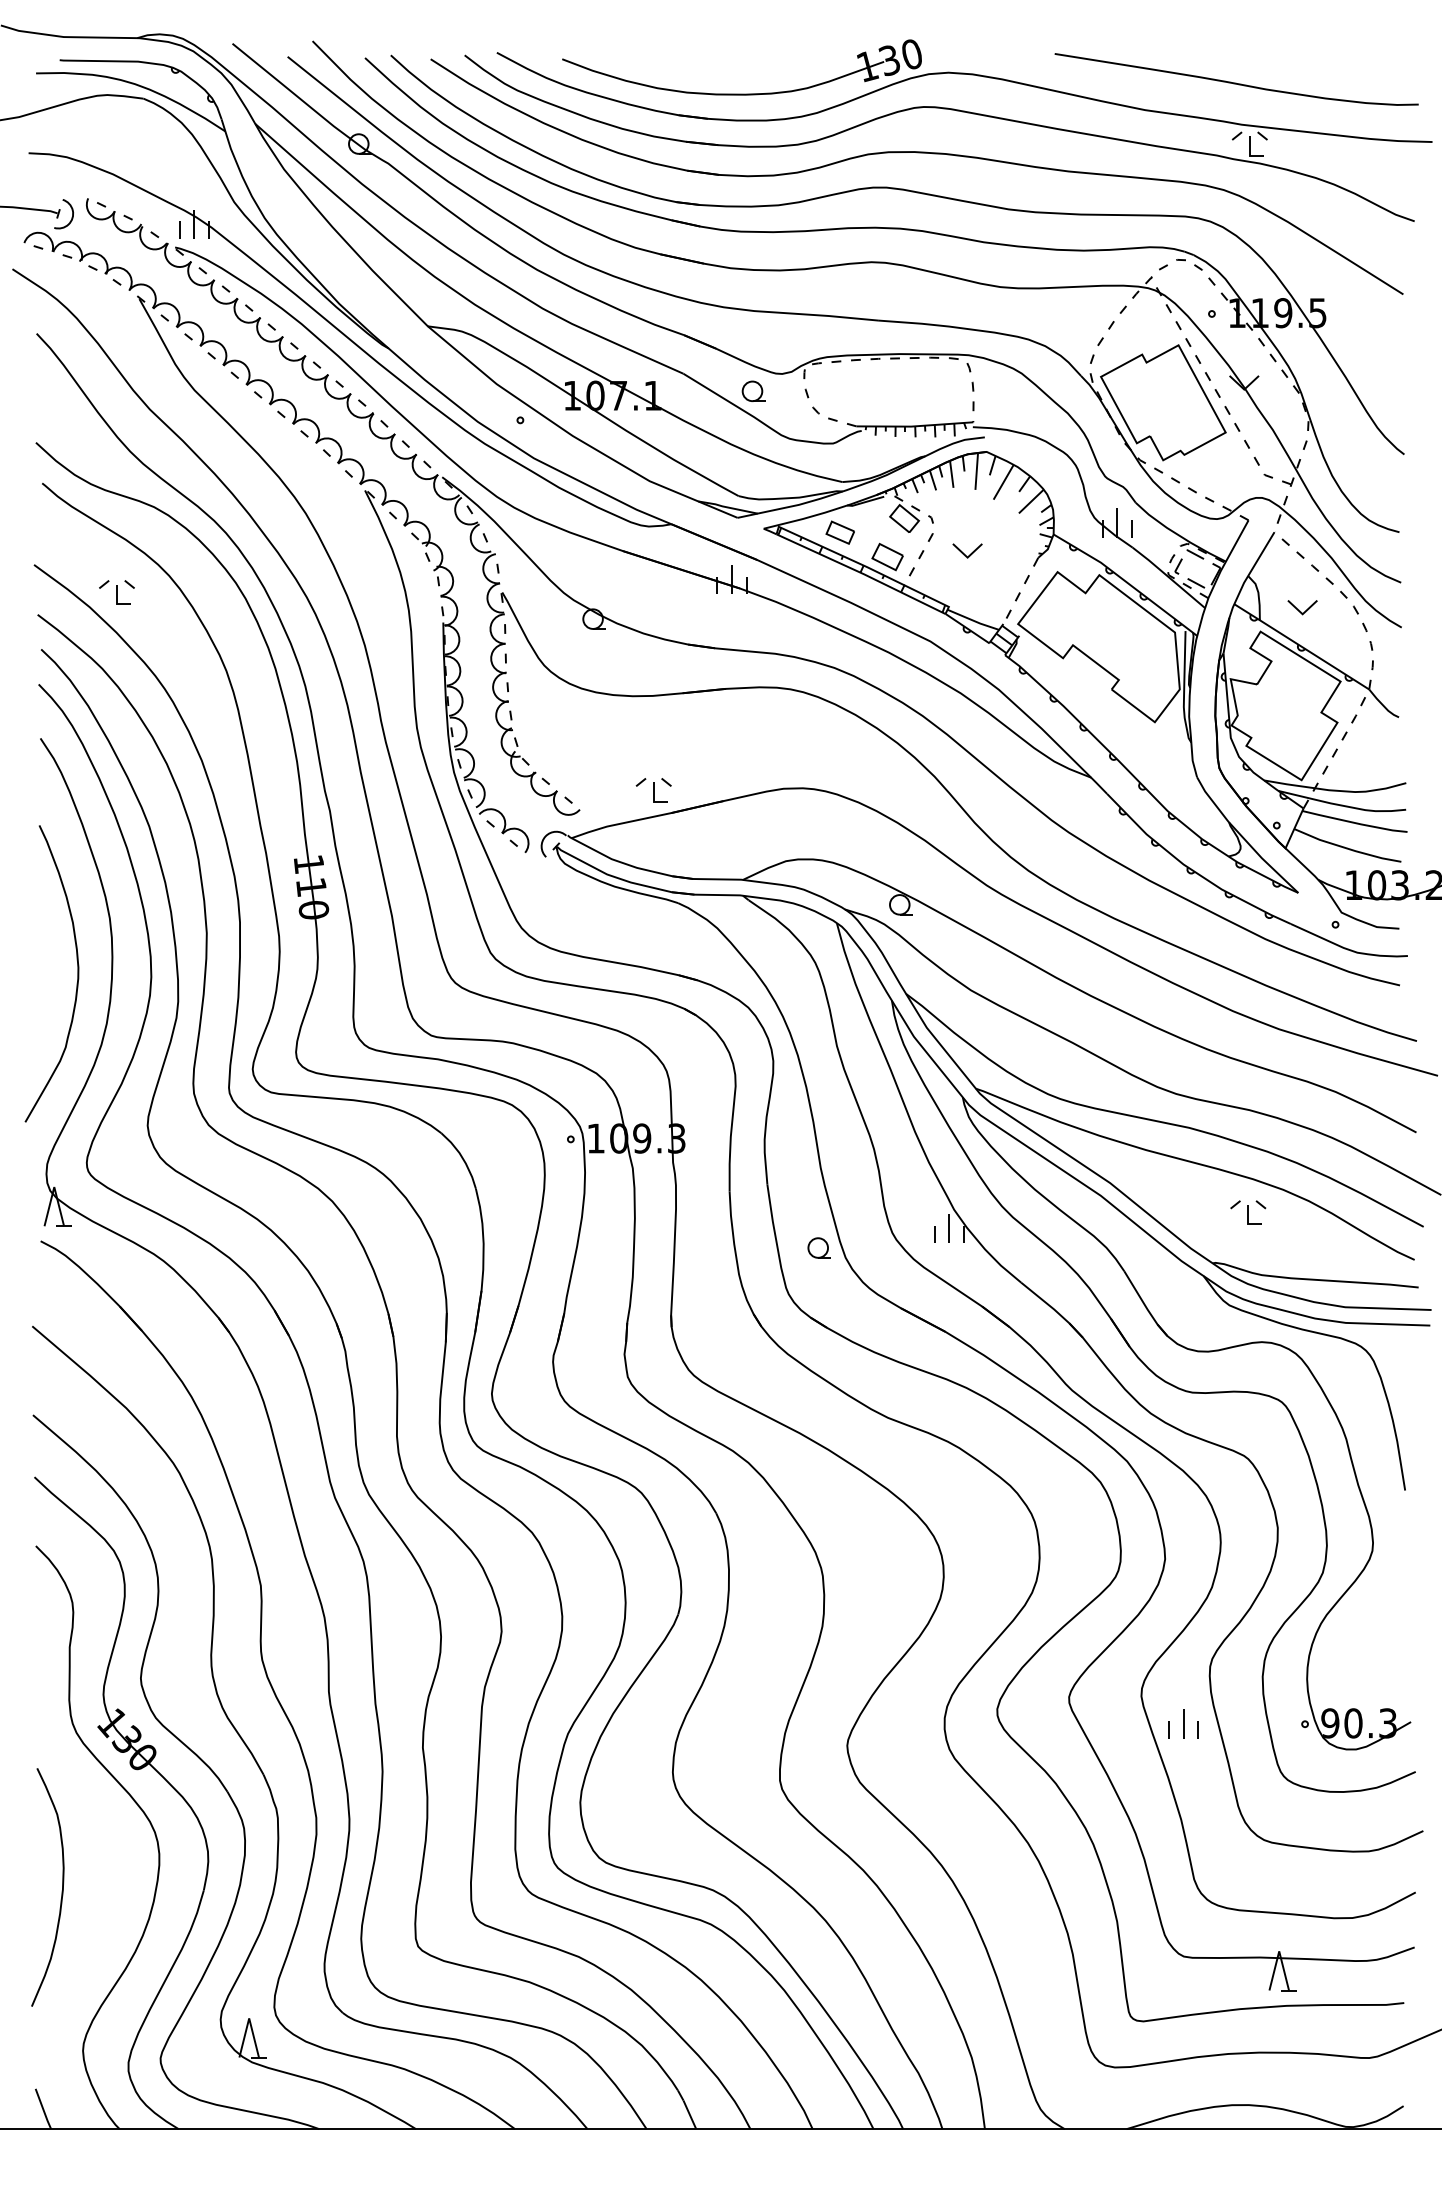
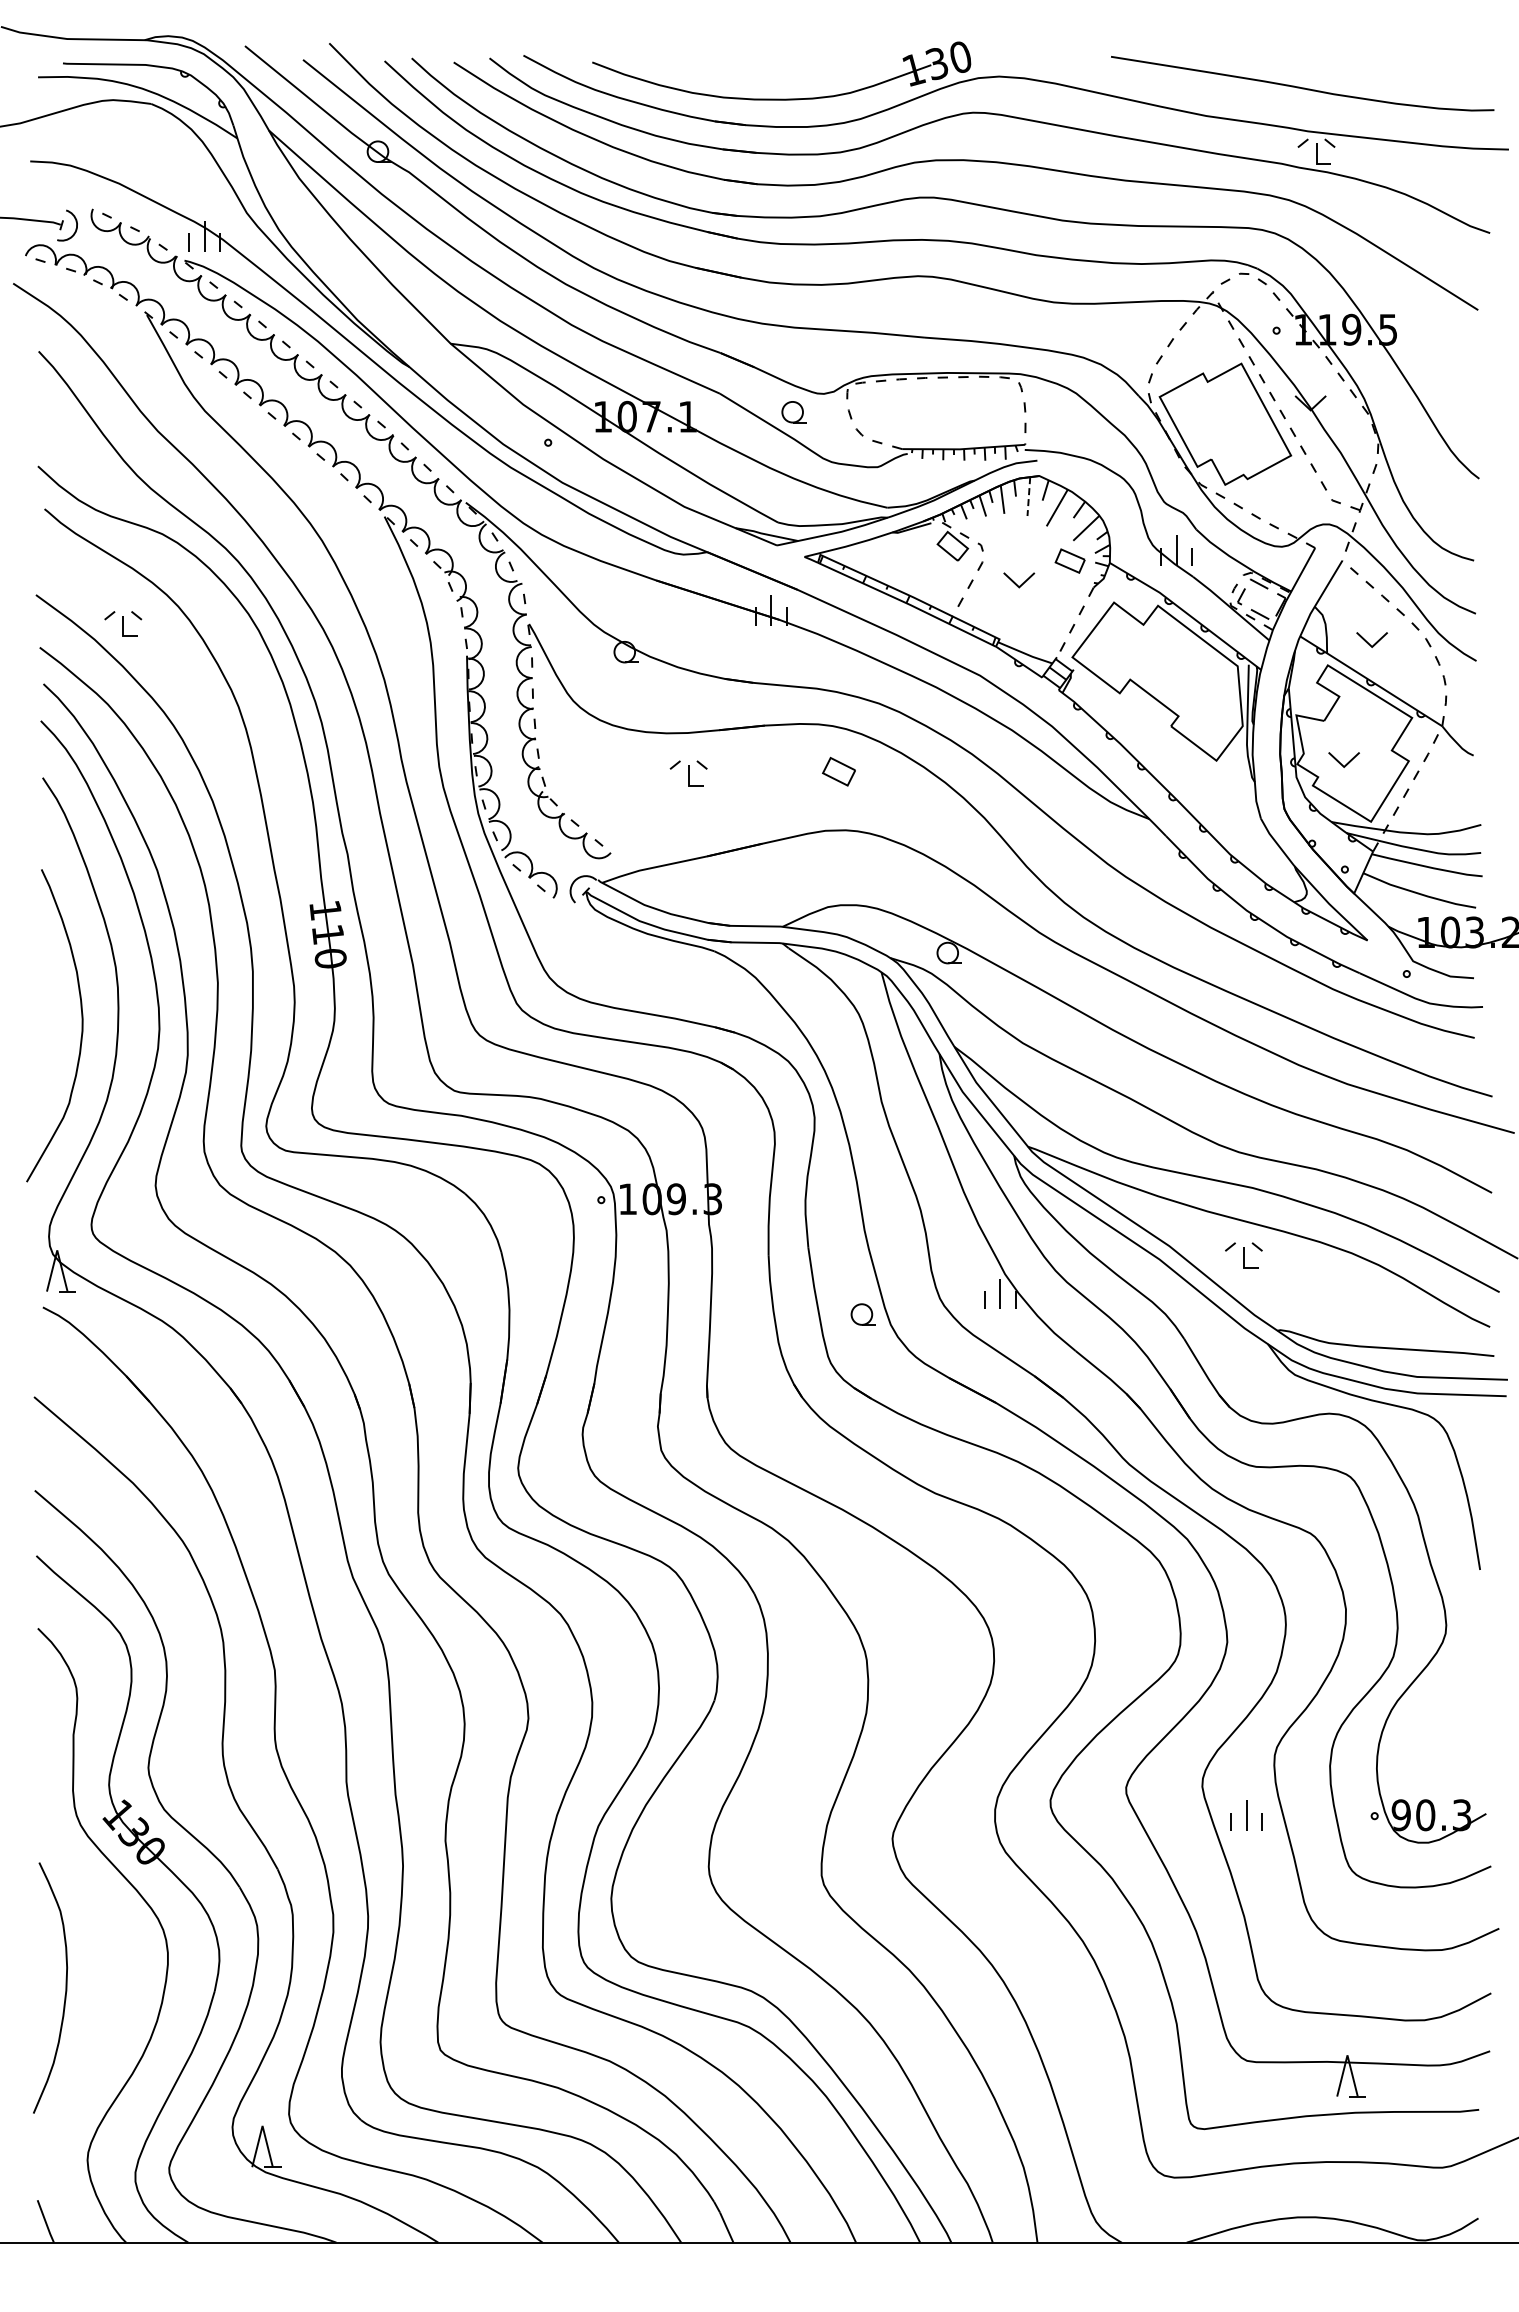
line: (976, 472) -> (1028, 497), solid -> dashed
part: (839, 532) -> (1069, 560), moved
part: (887, 556) -> (838, 771), moved
part: (1275, 721) -> (1343, 759), added
part: (653, 790) -> (688, 773), moved
part: (1247, 1212) -> (1243, 1255), moved

